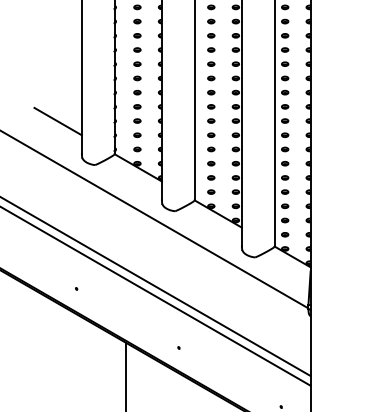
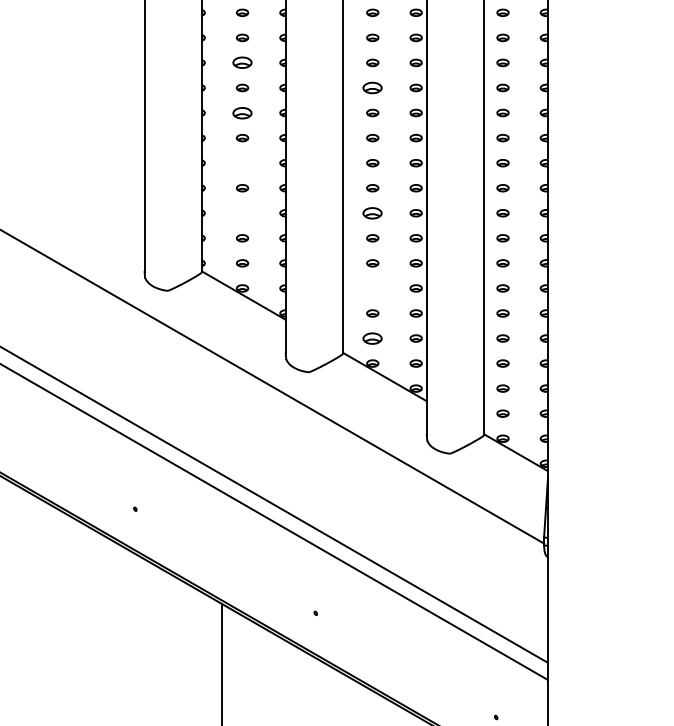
part: (137, 35) -> (242, 62), size x1.6
part: (211, 49) -> (373, 87), size x1.6
part: (137, 63) -> (242, 111), size x1.6
part: (137, 92) -> (242, 162), removed
part: (137, 120) -> (242, 212), removed
part: (211, 120) -> (373, 212), size x1.6
line: (57, 121) -> (101, 214), removed
part: (211, 163) -> (373, 288), removed
part: (211, 191) -> (373, 337), size x1.6

